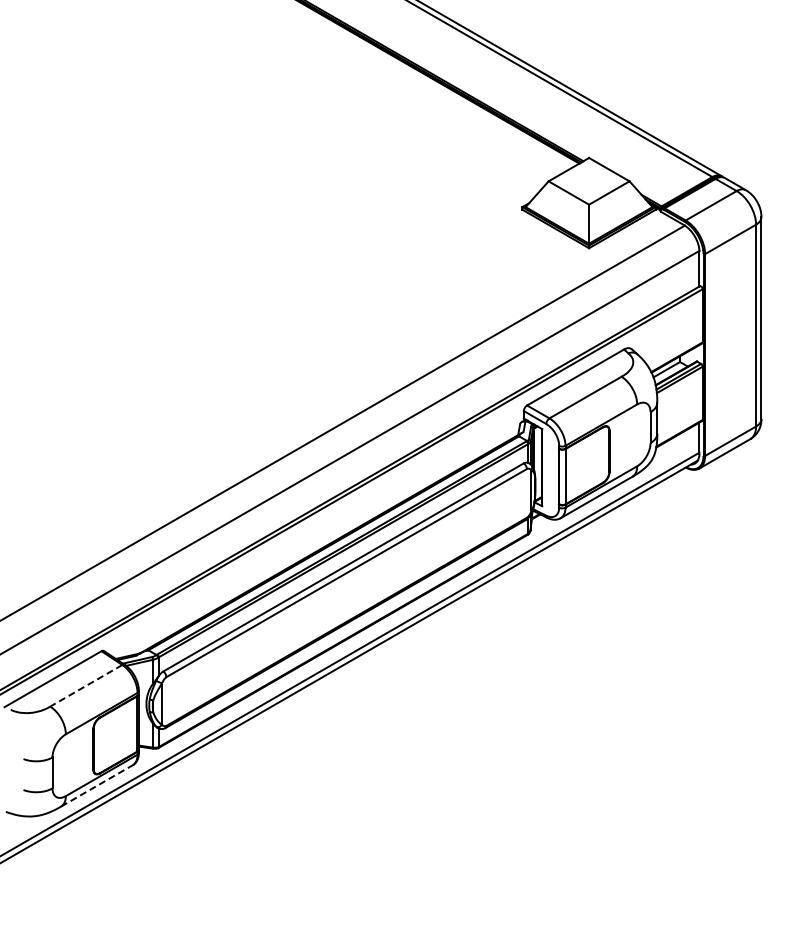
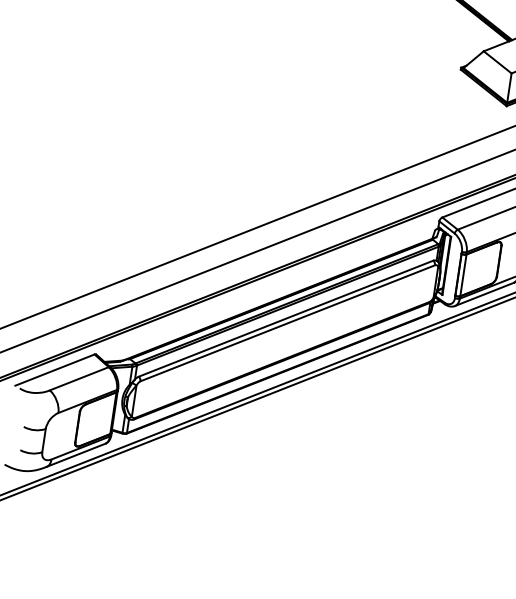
line: (86, 685) -> (79, 378), dashed -> solid
line: (97, 785) -> (76, 455), dashed -> solid

